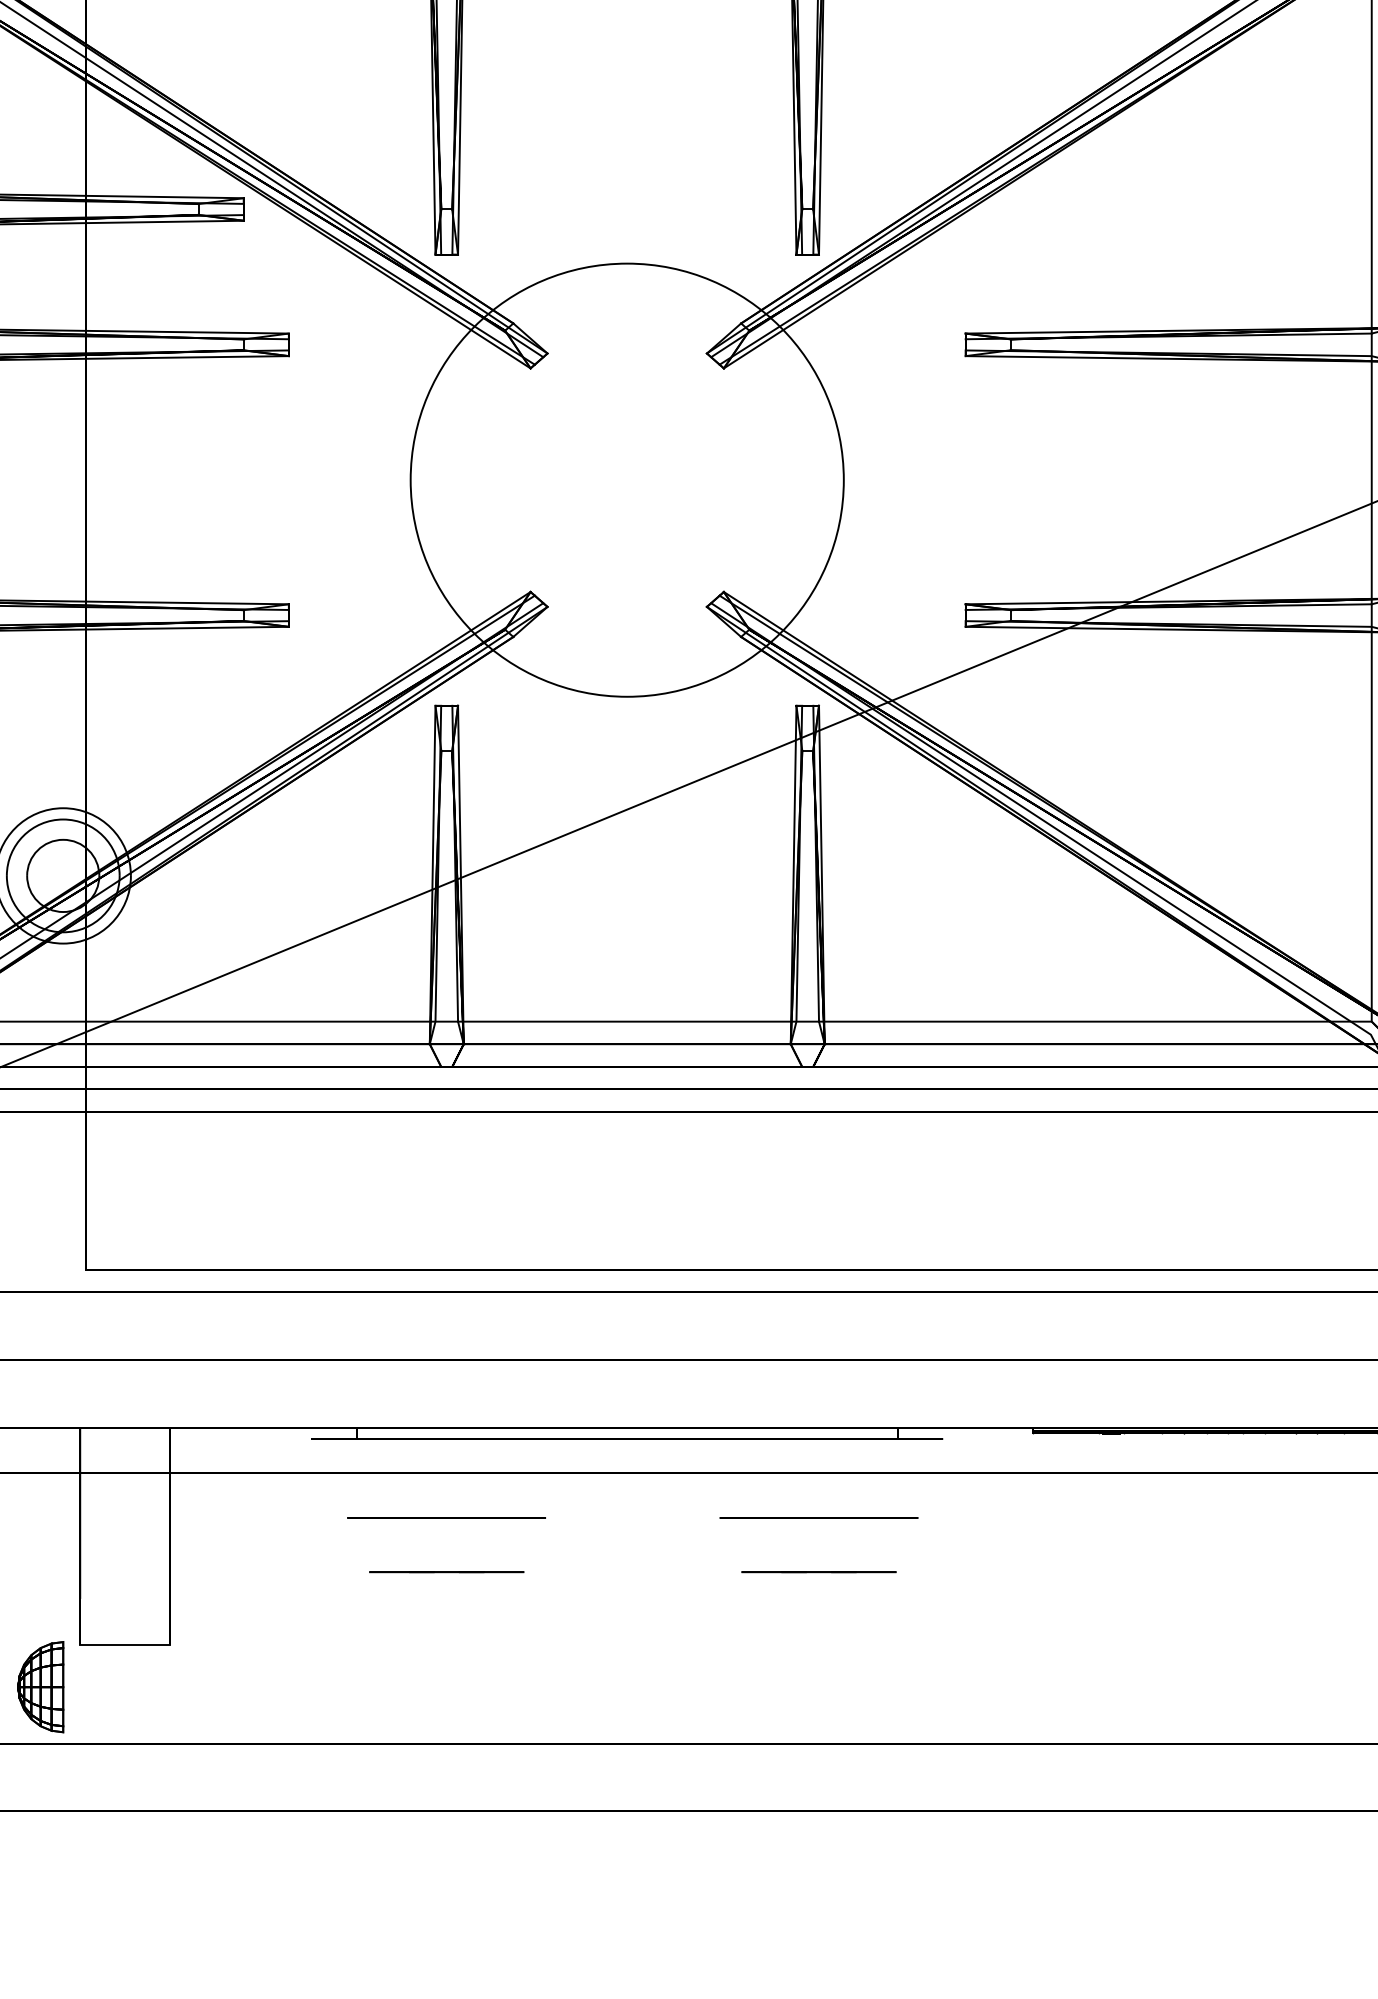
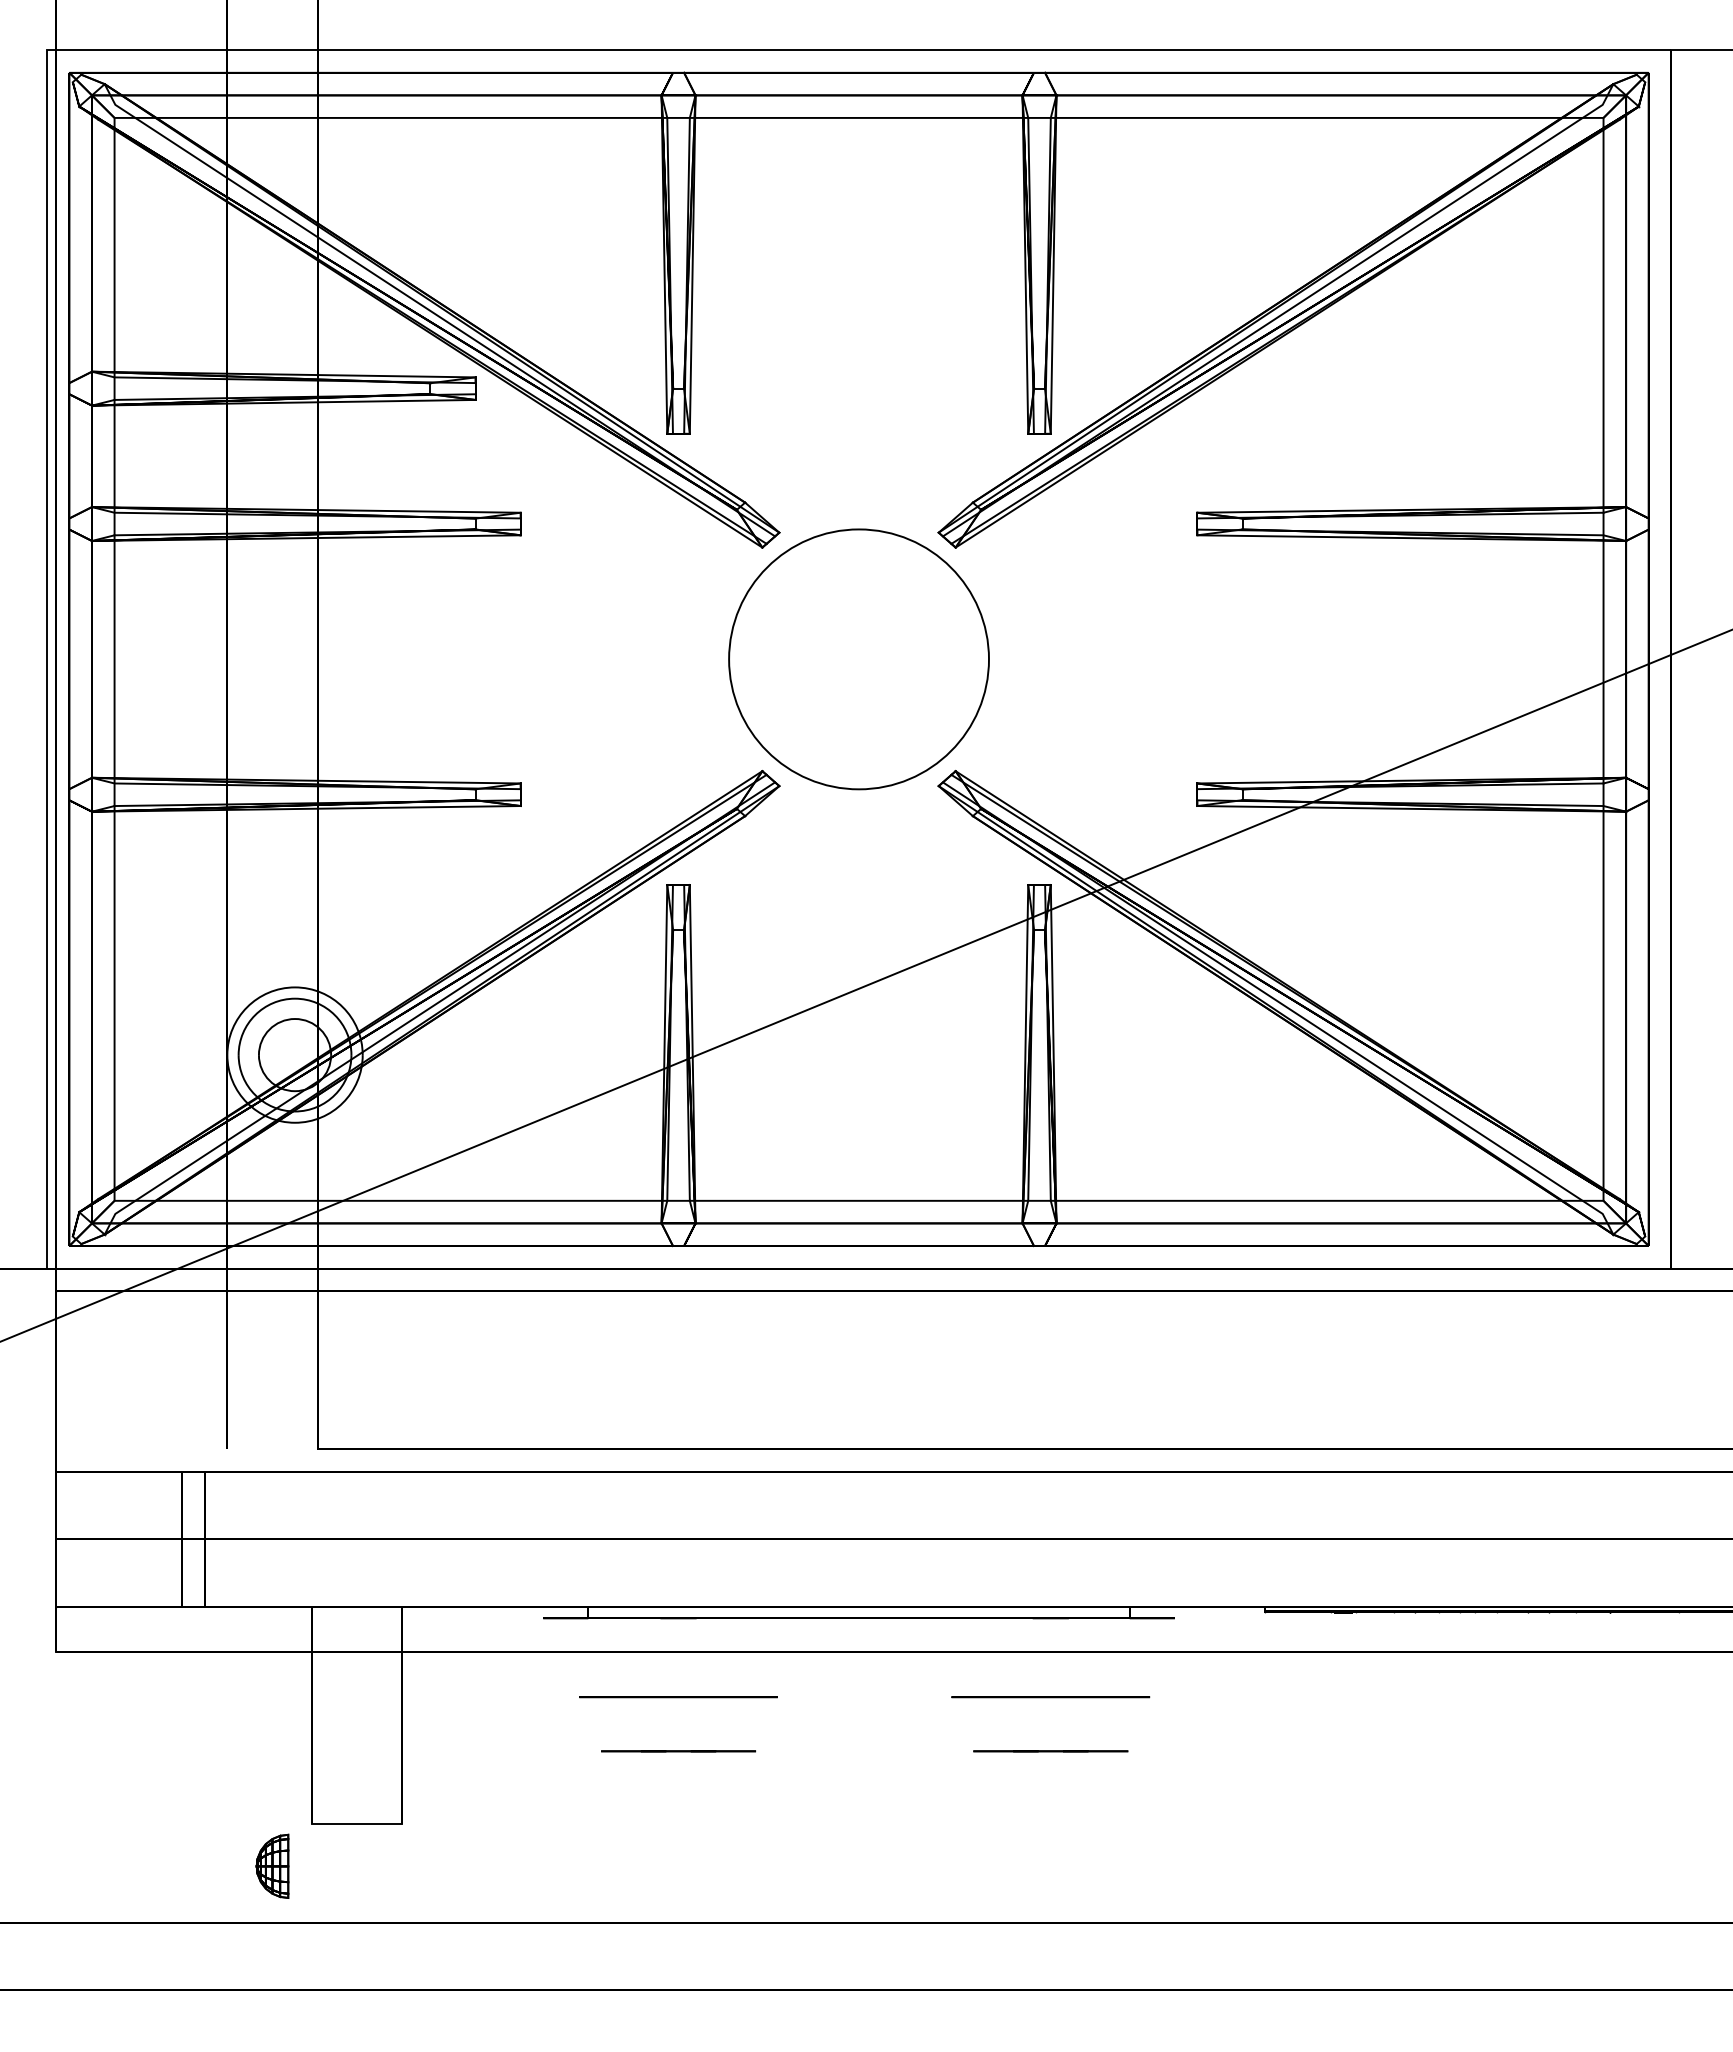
circle: (626, 479) -> (858, 658), size x0.6
part: (40, 1687) -> (272, 1866), size x0.7

